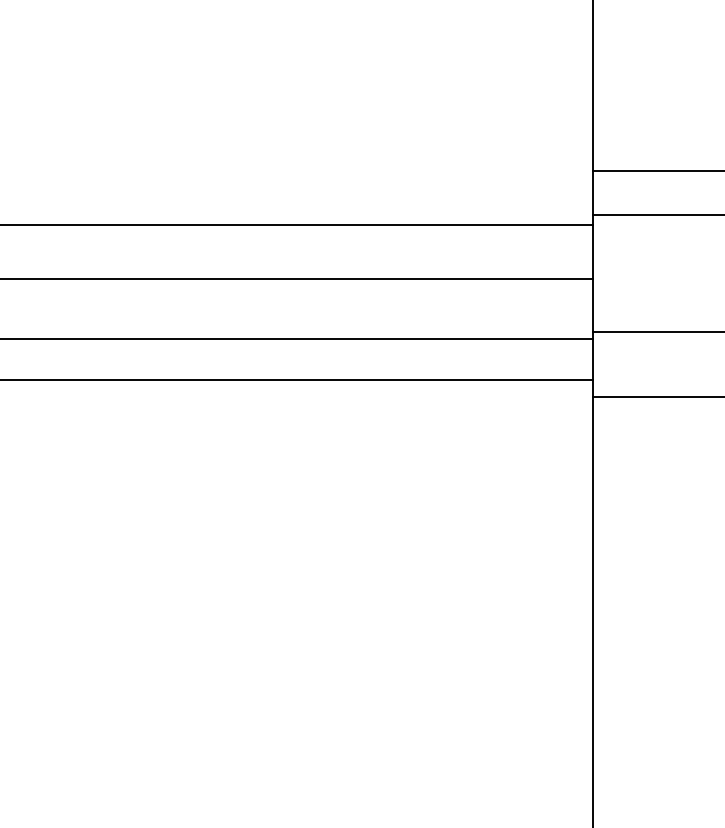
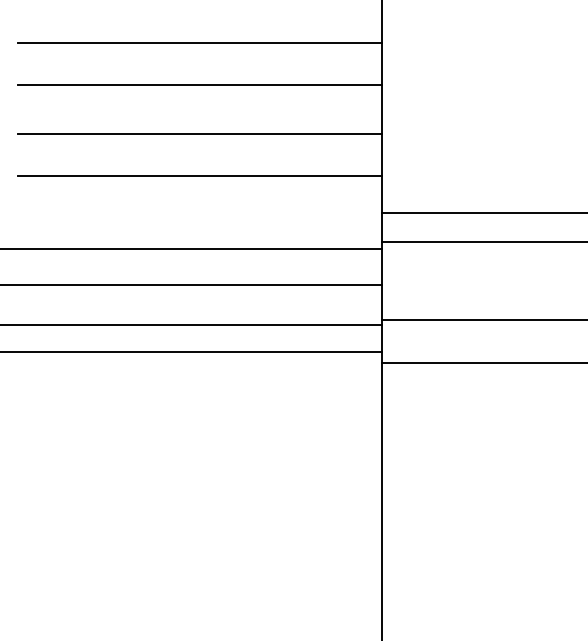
line: (318, 50) -> (199, 133), added
line: (318, 113) -> (199, 175), added

